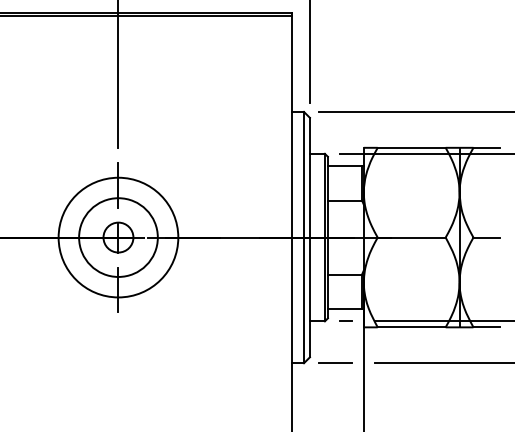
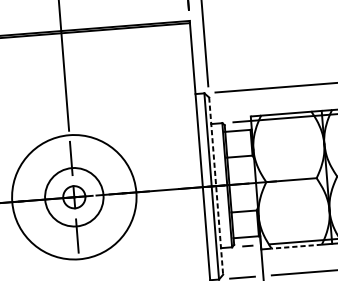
circle: (118, 237) -> (74, 197), size x1.4
line: (309, 237) -> (215, 186), solid -> dashed
line: (411, 327) -> (296, 246), solid -> dashed

